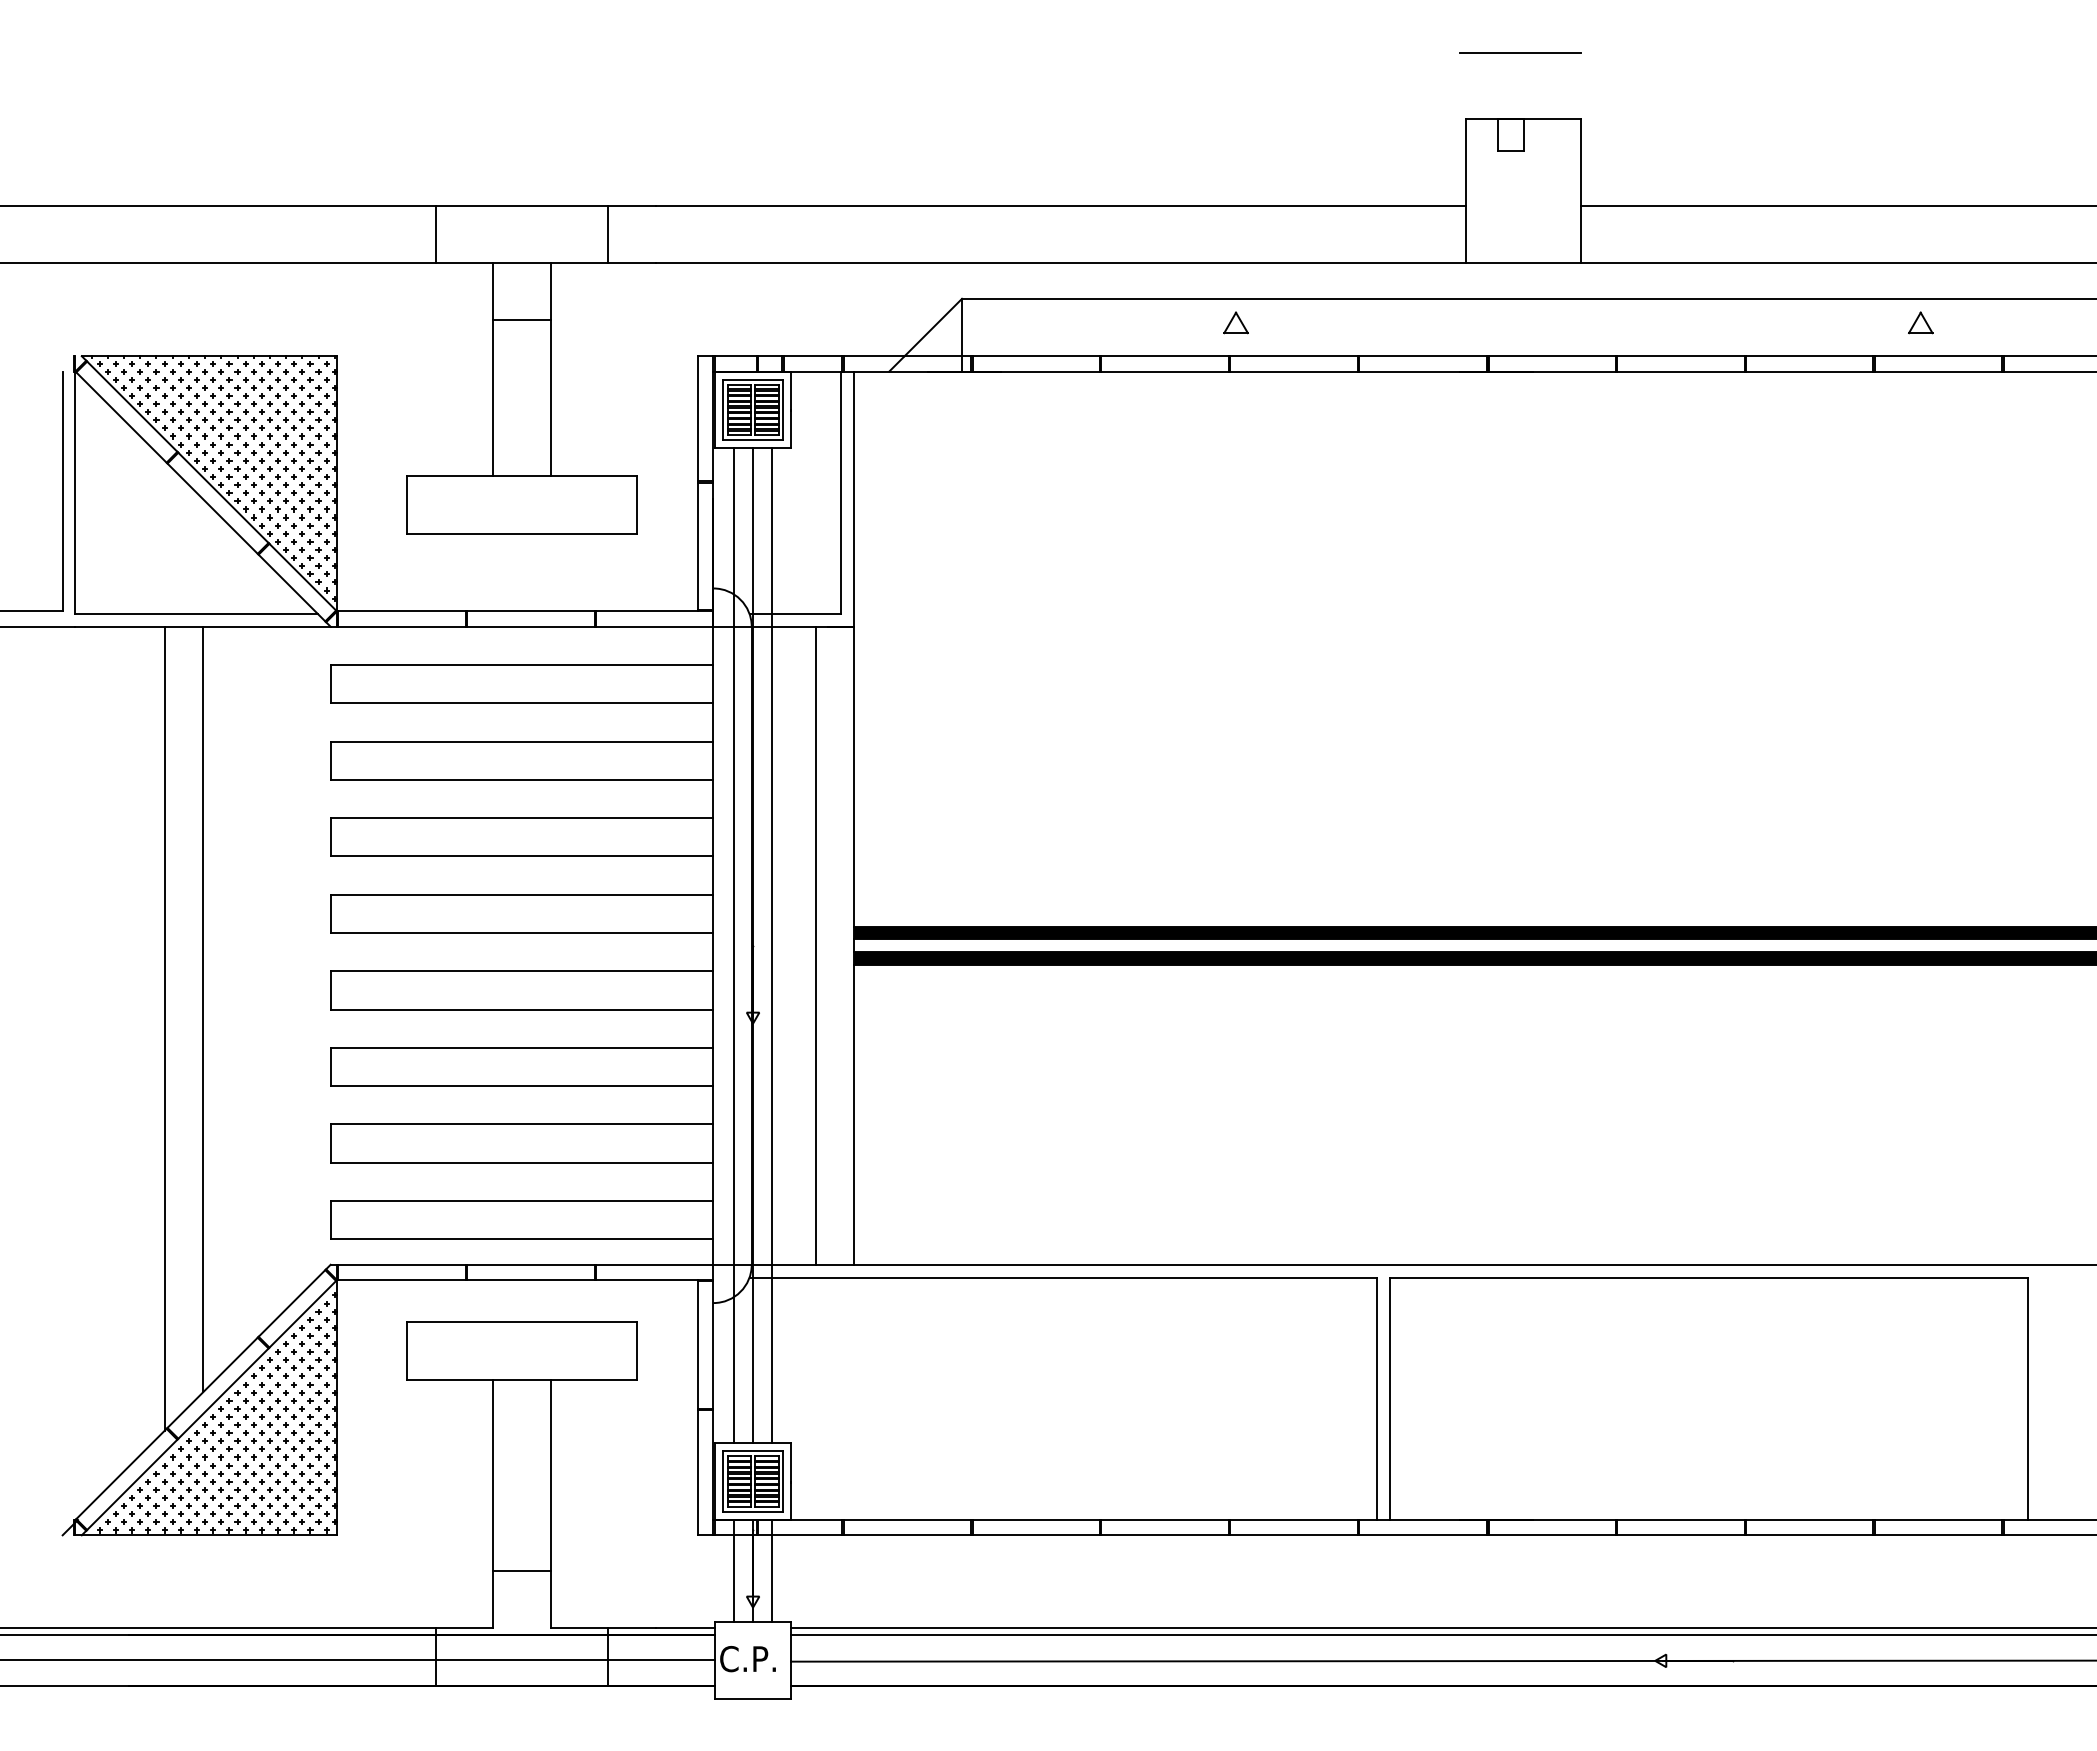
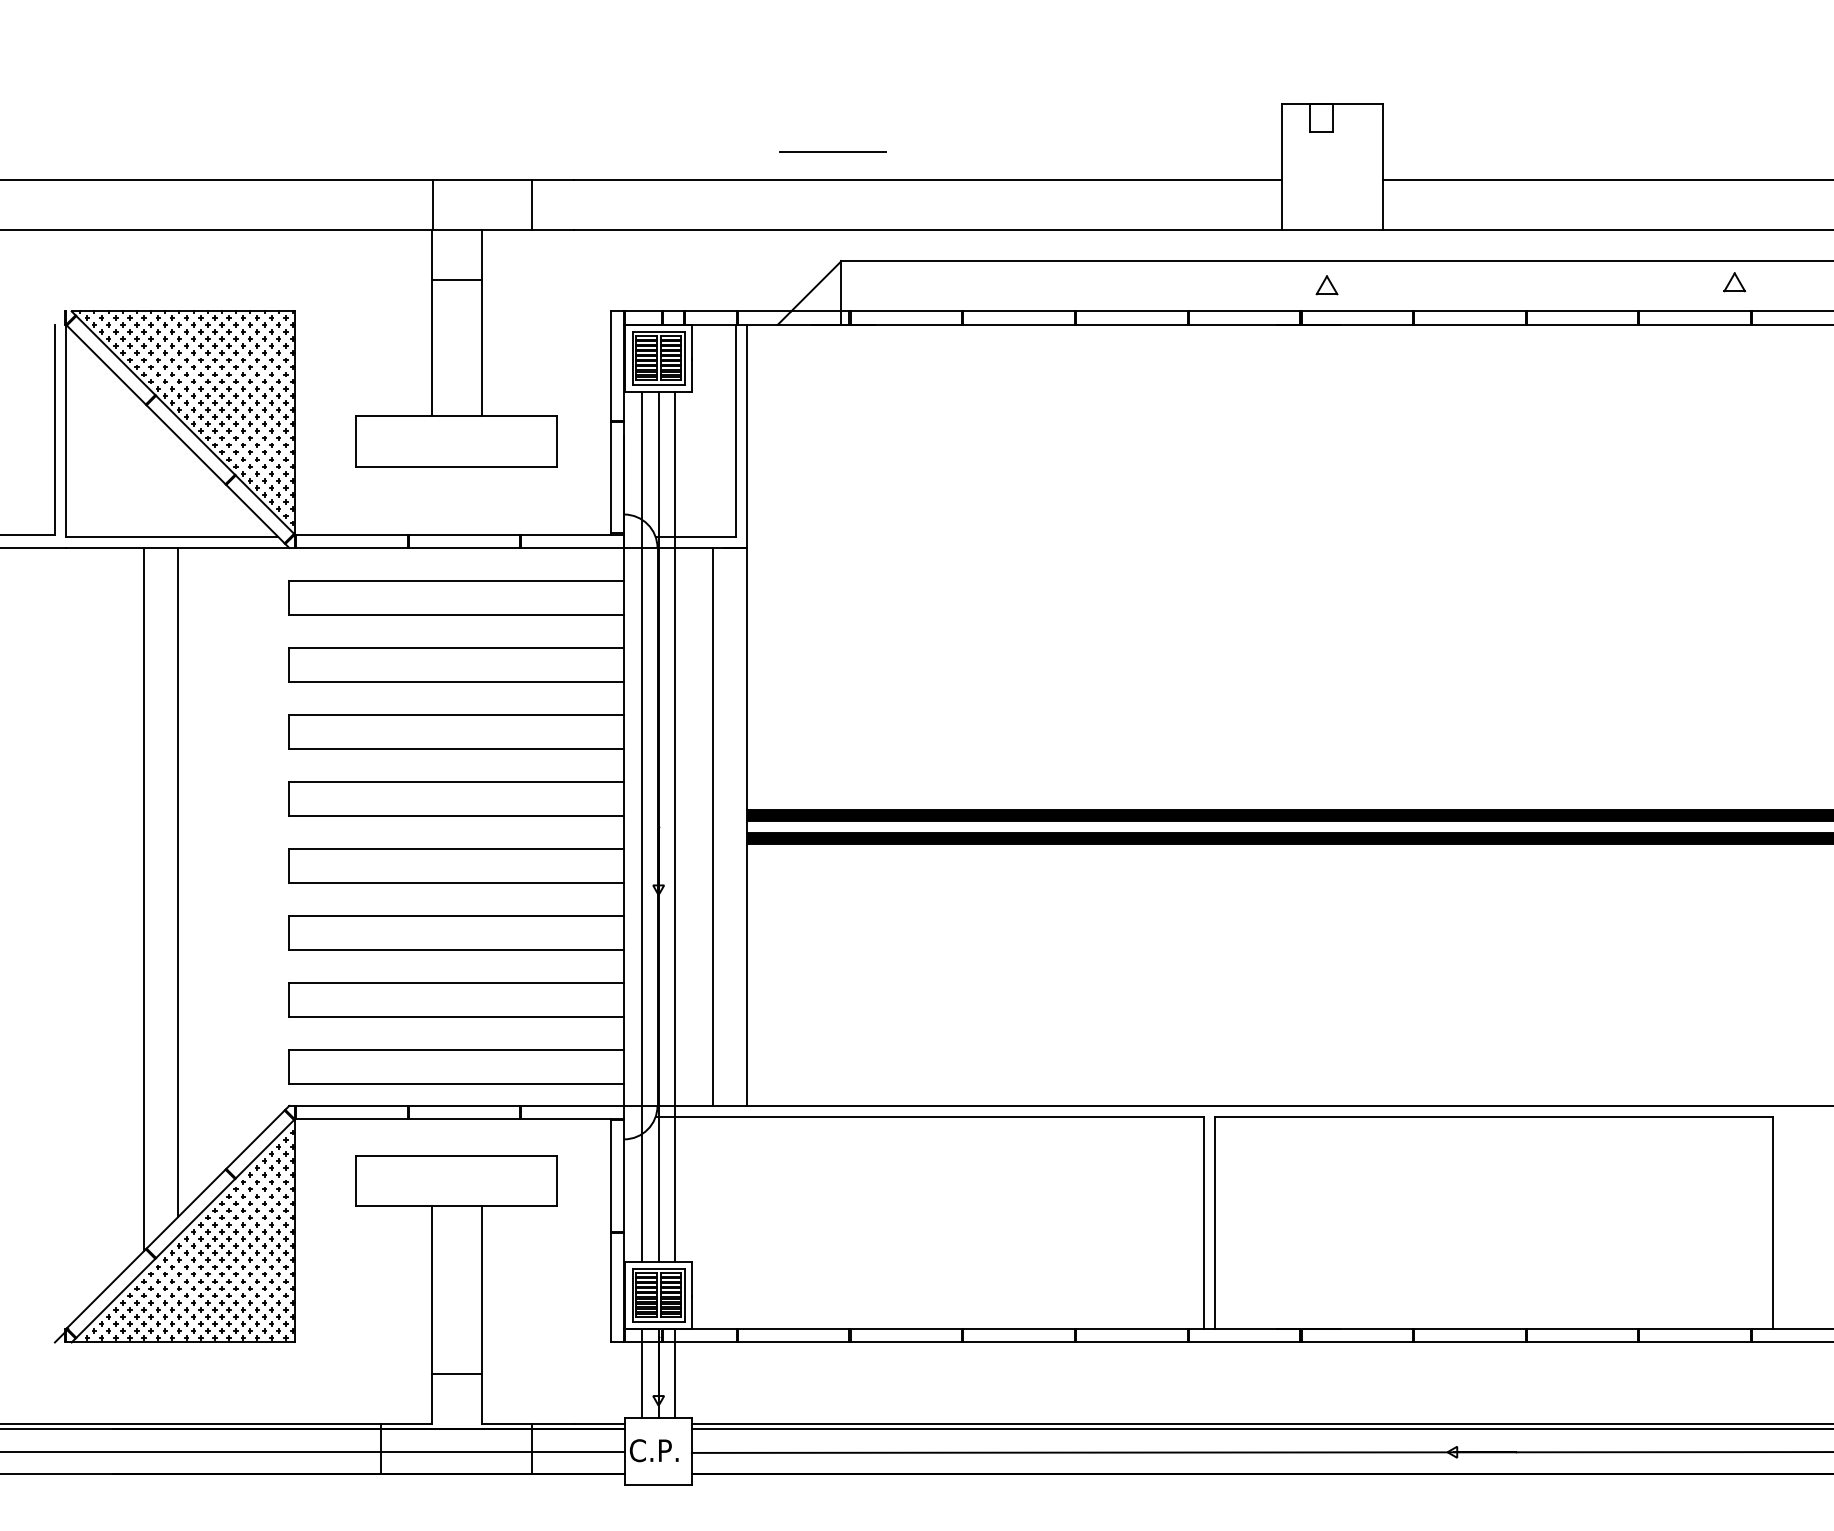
line: (1520, 52) -> (832, 151), moved
line: (436, 233) -> (433, 204), moved
part: (1235, 323) -> (1326, 285), moved
part: (1920, 323) -> (1734, 282), moved

